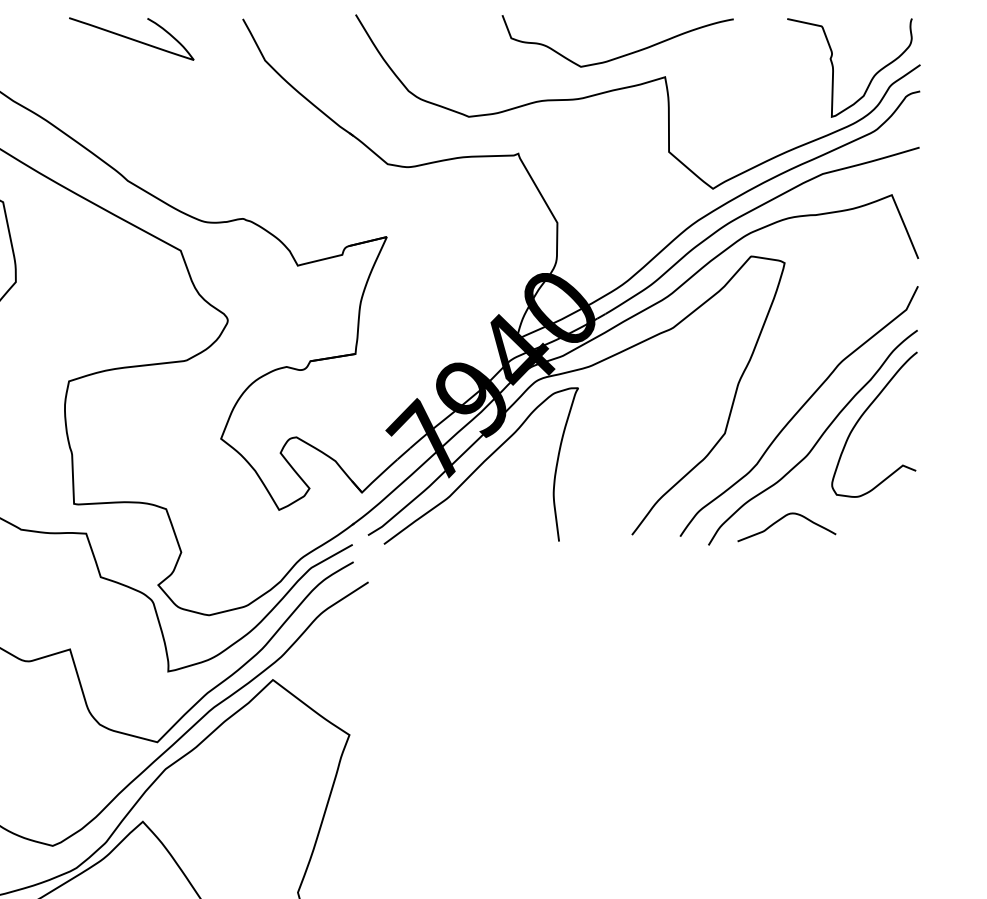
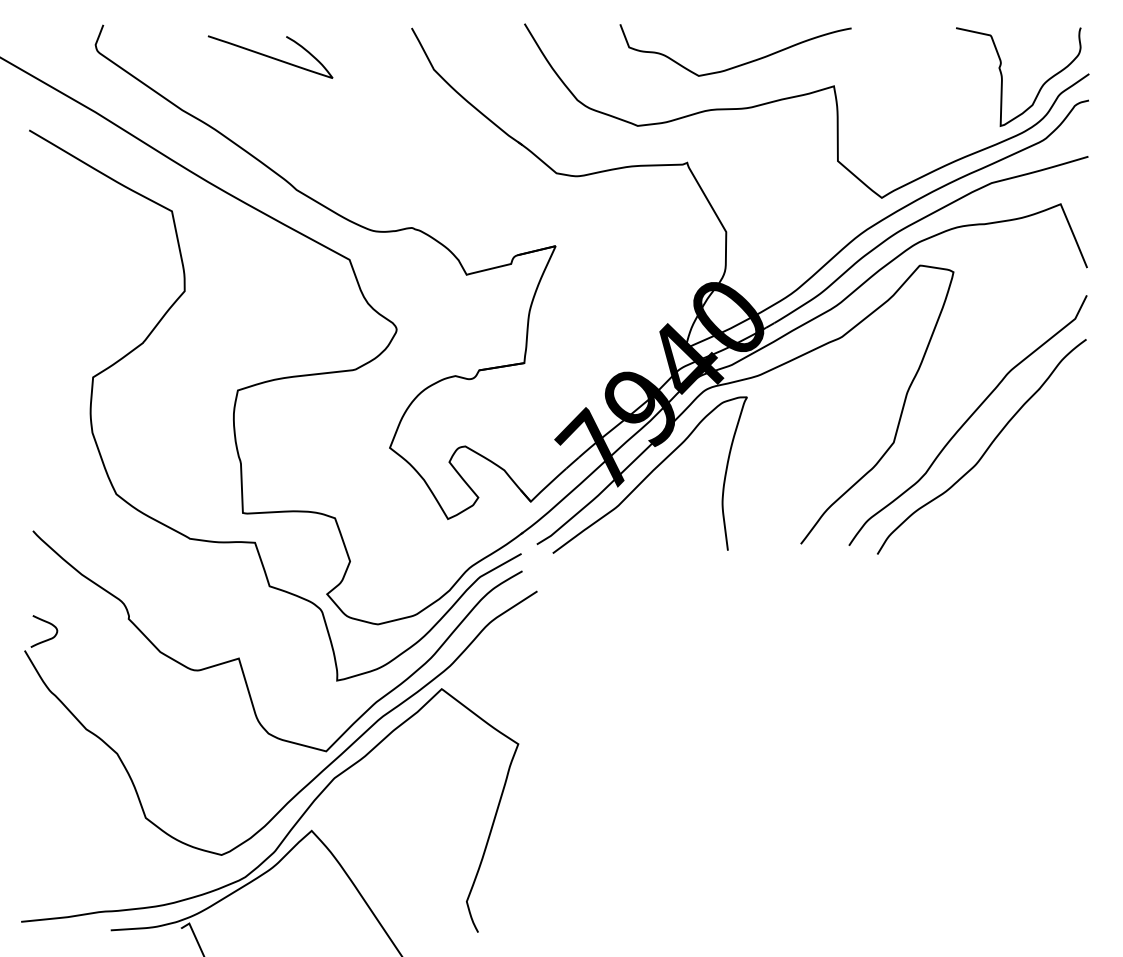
curve: (131, 38) -> (270, 56), moved
curve: (621, 55) -> (739, 64), moved
curve: (863, 415) -> (1032, 424), removed
curve: (780, 520) -> (949, 529), removed

